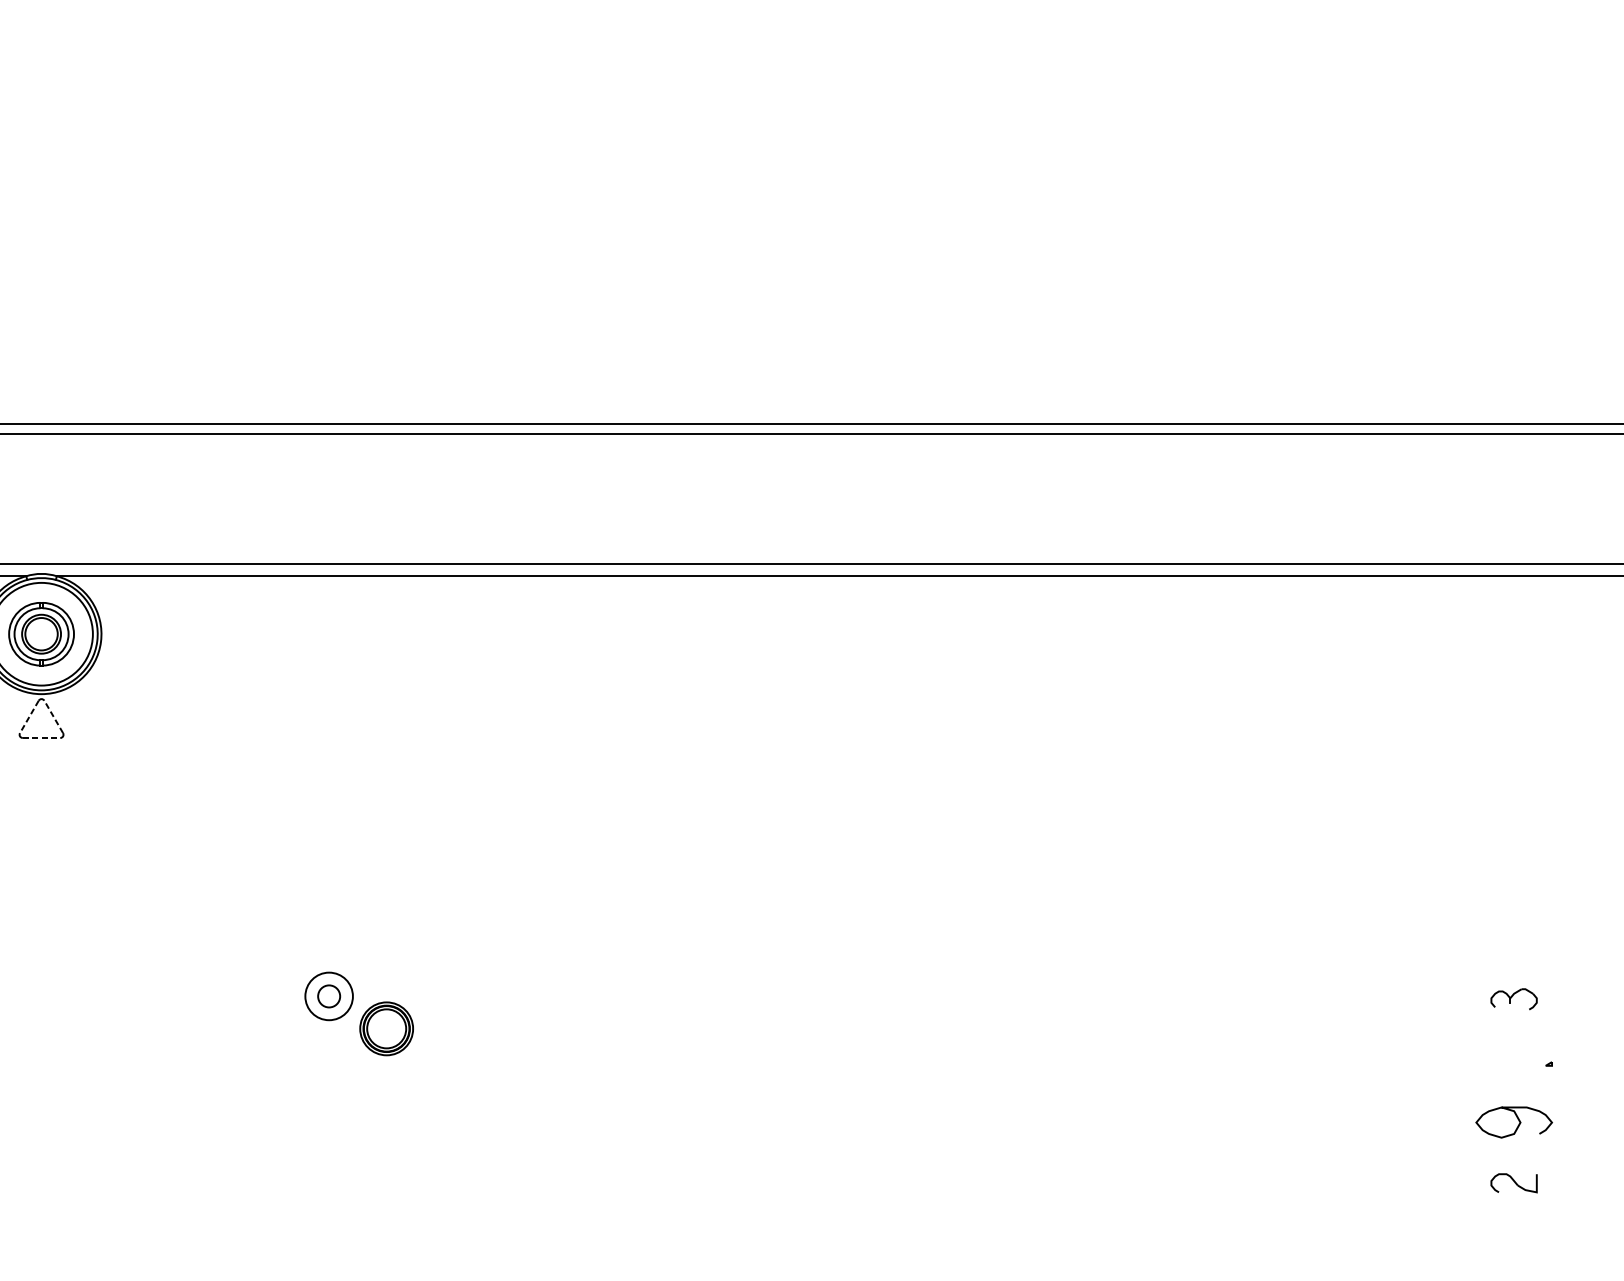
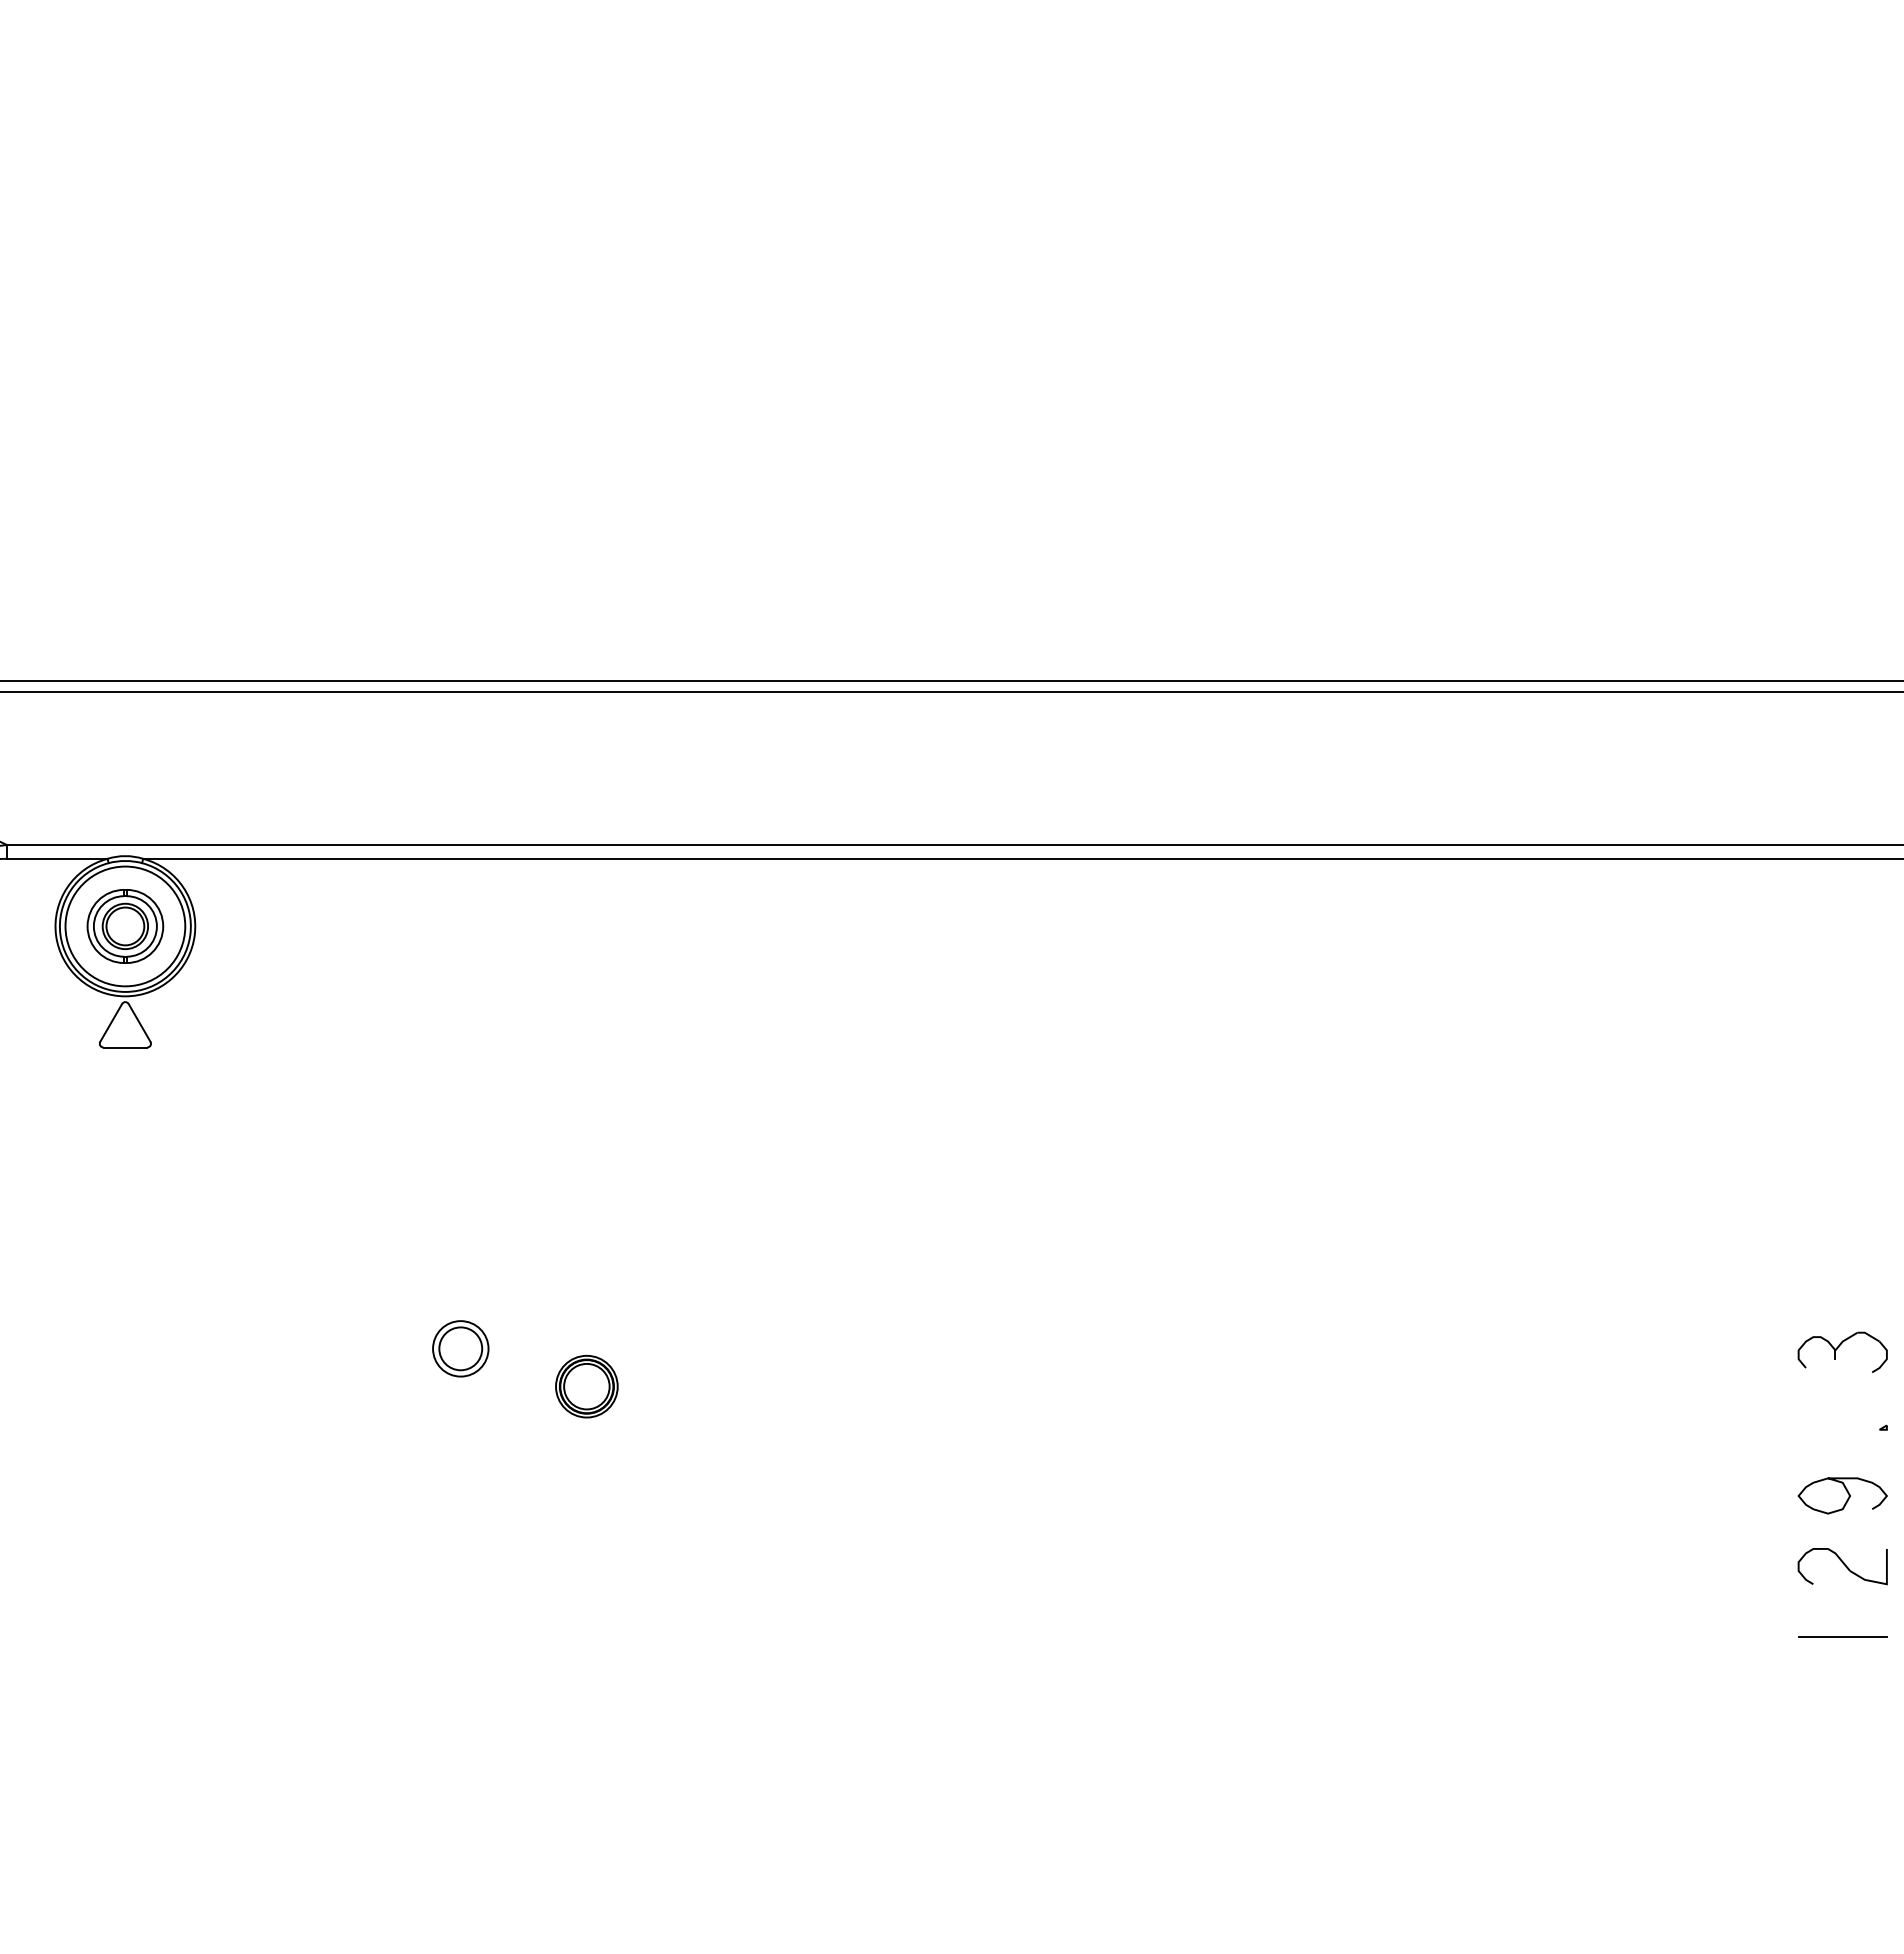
line: (29, 716) -> (111, 1022), dashed -> solid
line: (53, 716) -> (139, 1022), dashed -> solid
line: (41, 738) -> (125, 1047), dashed -> solid
circle: (328, 996) -> (460, 1348), size x1.67
part: (1513, 998) -> (1842, 1351), size x1.67
part: (386, 1028) -> (586, 1386), moved
part: (1513, 1183) -> (1842, 1566), size x1.67
line: (1513, 1243) -> (1842, 1637), added

